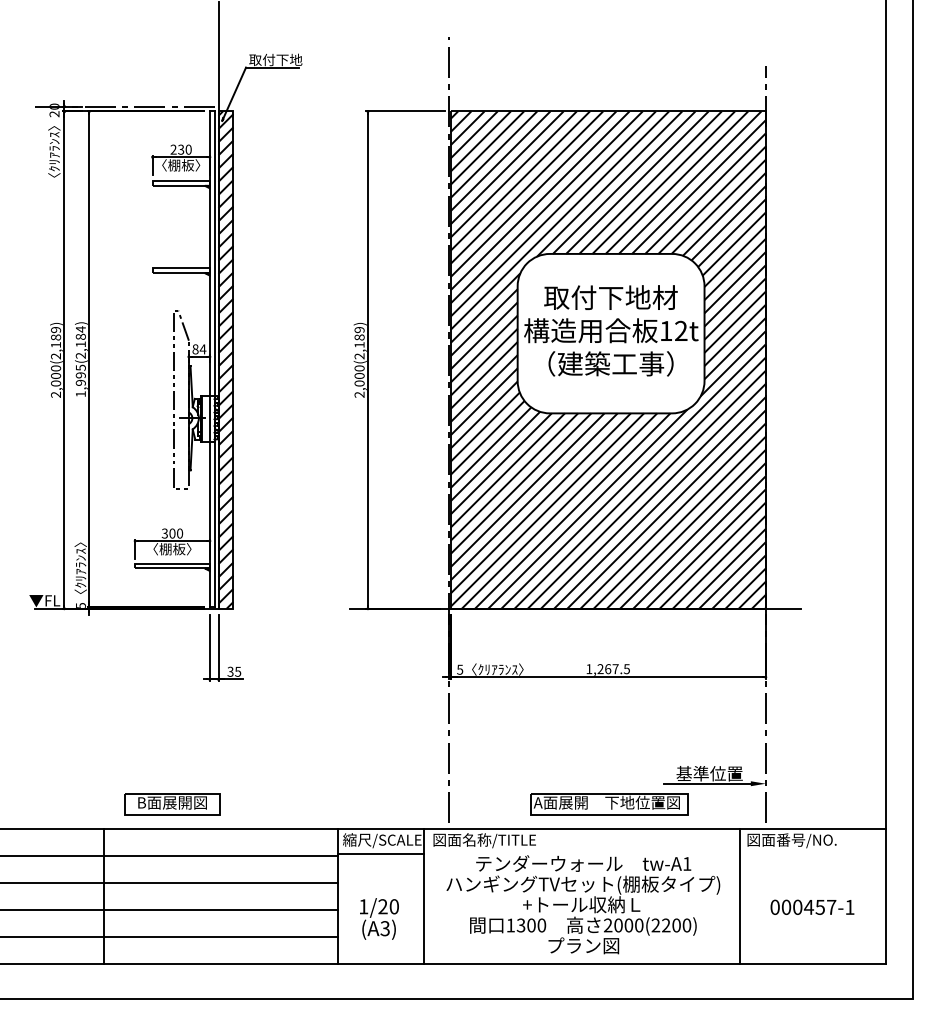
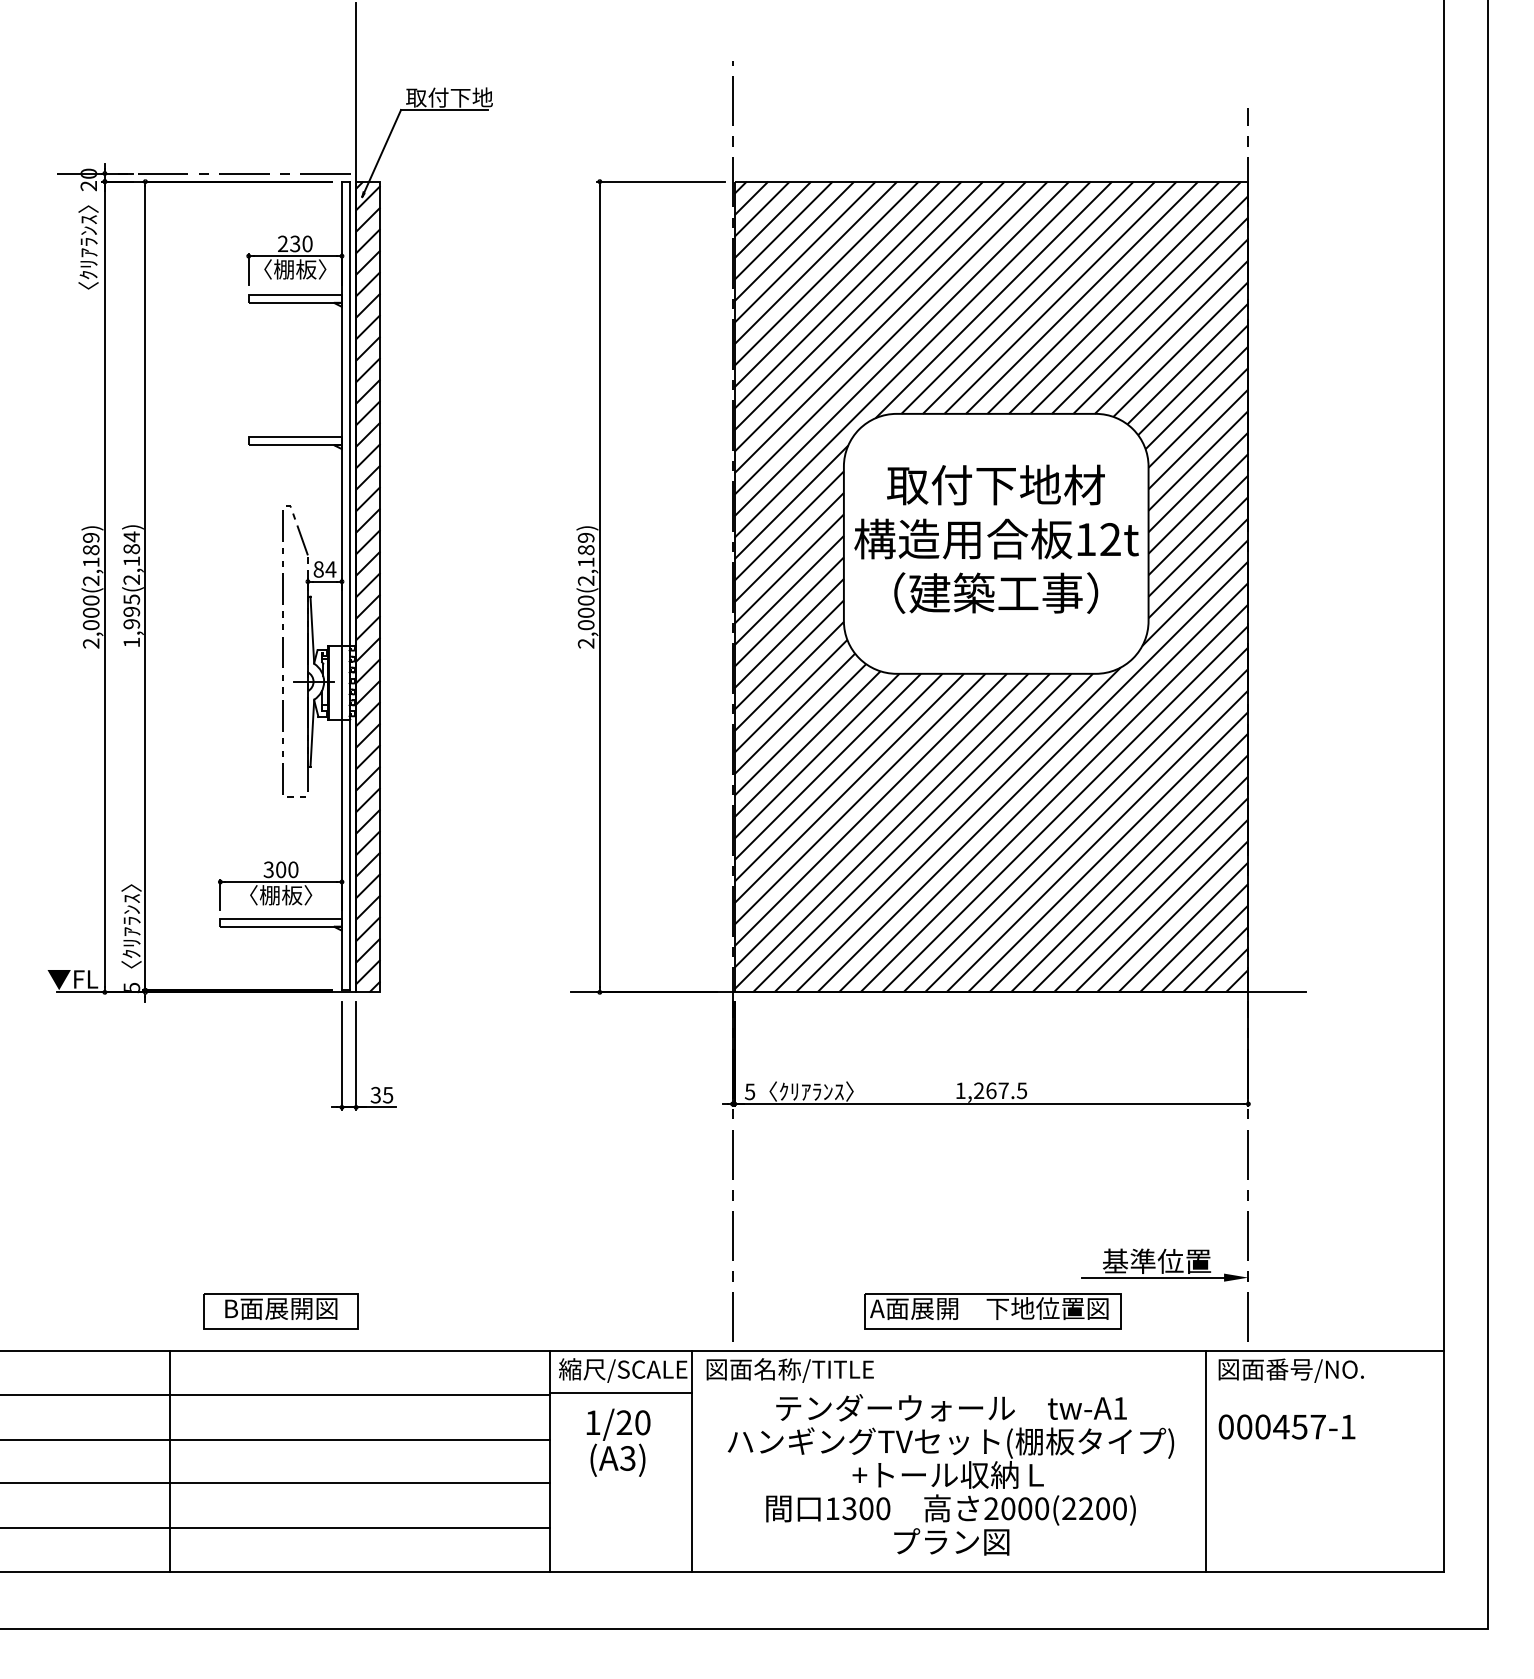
text: (812, 906) -> (1287, 1425), moved
text: (379, 918) -> (618, 1441), moved

